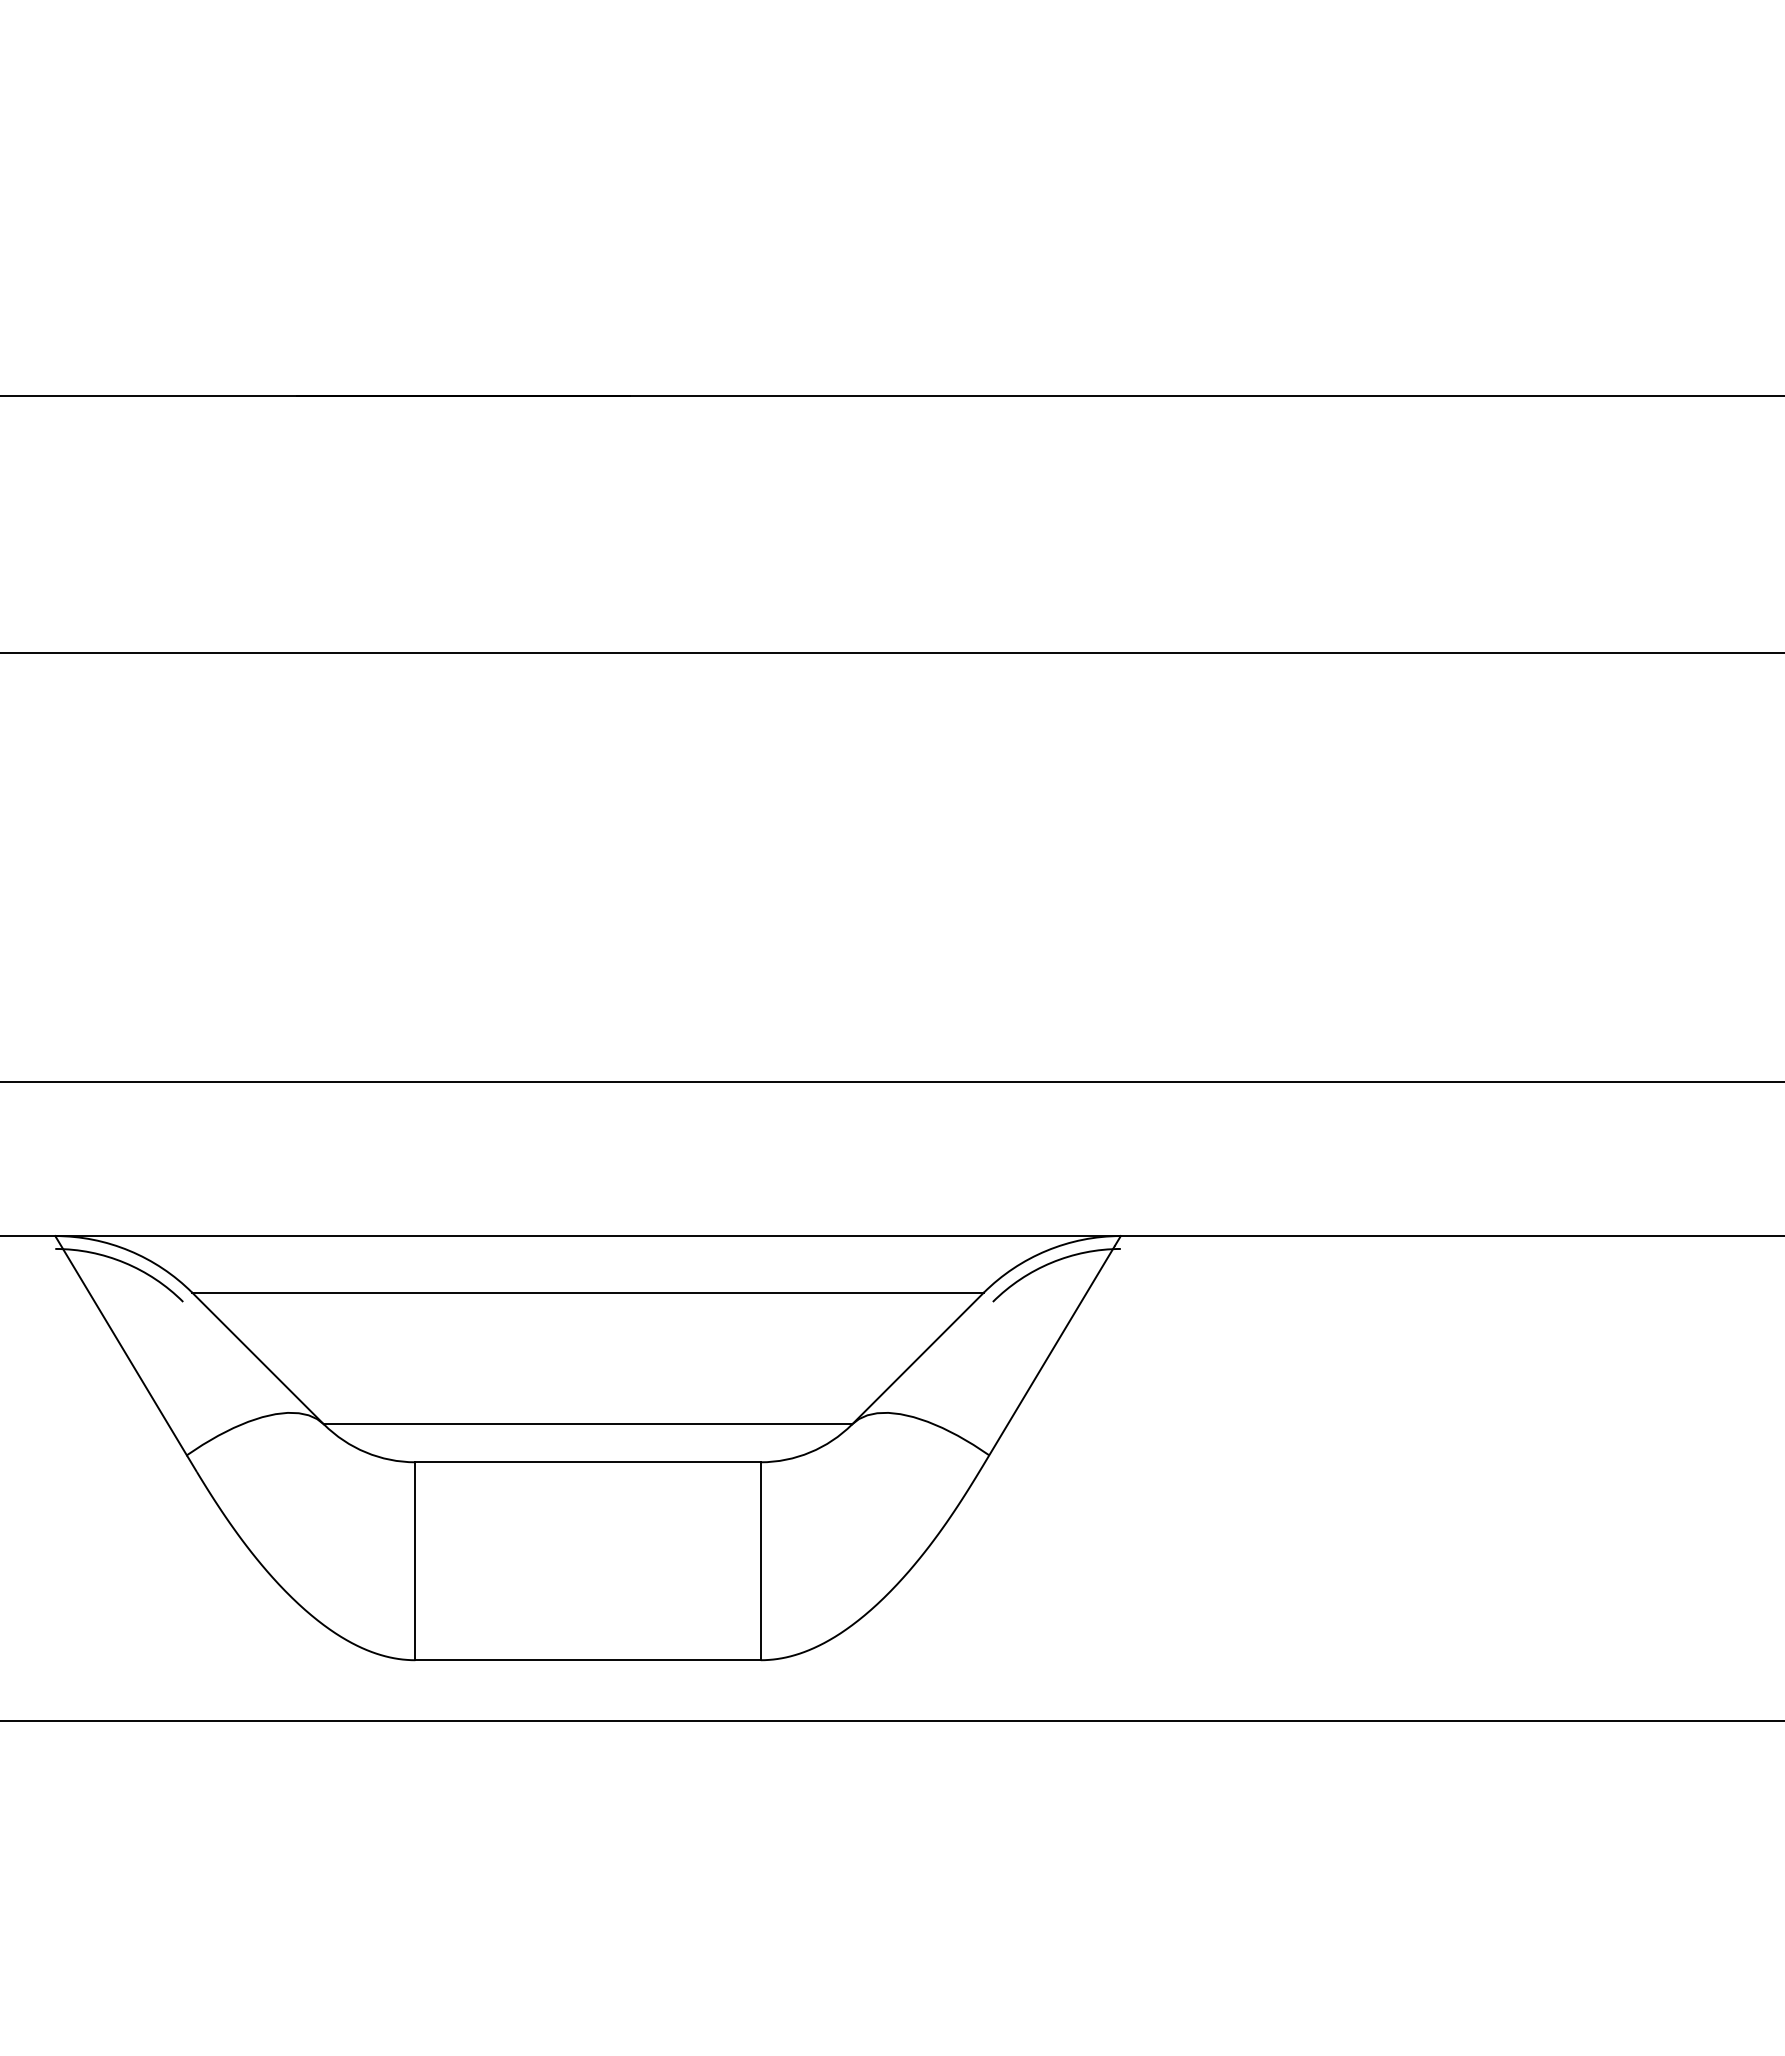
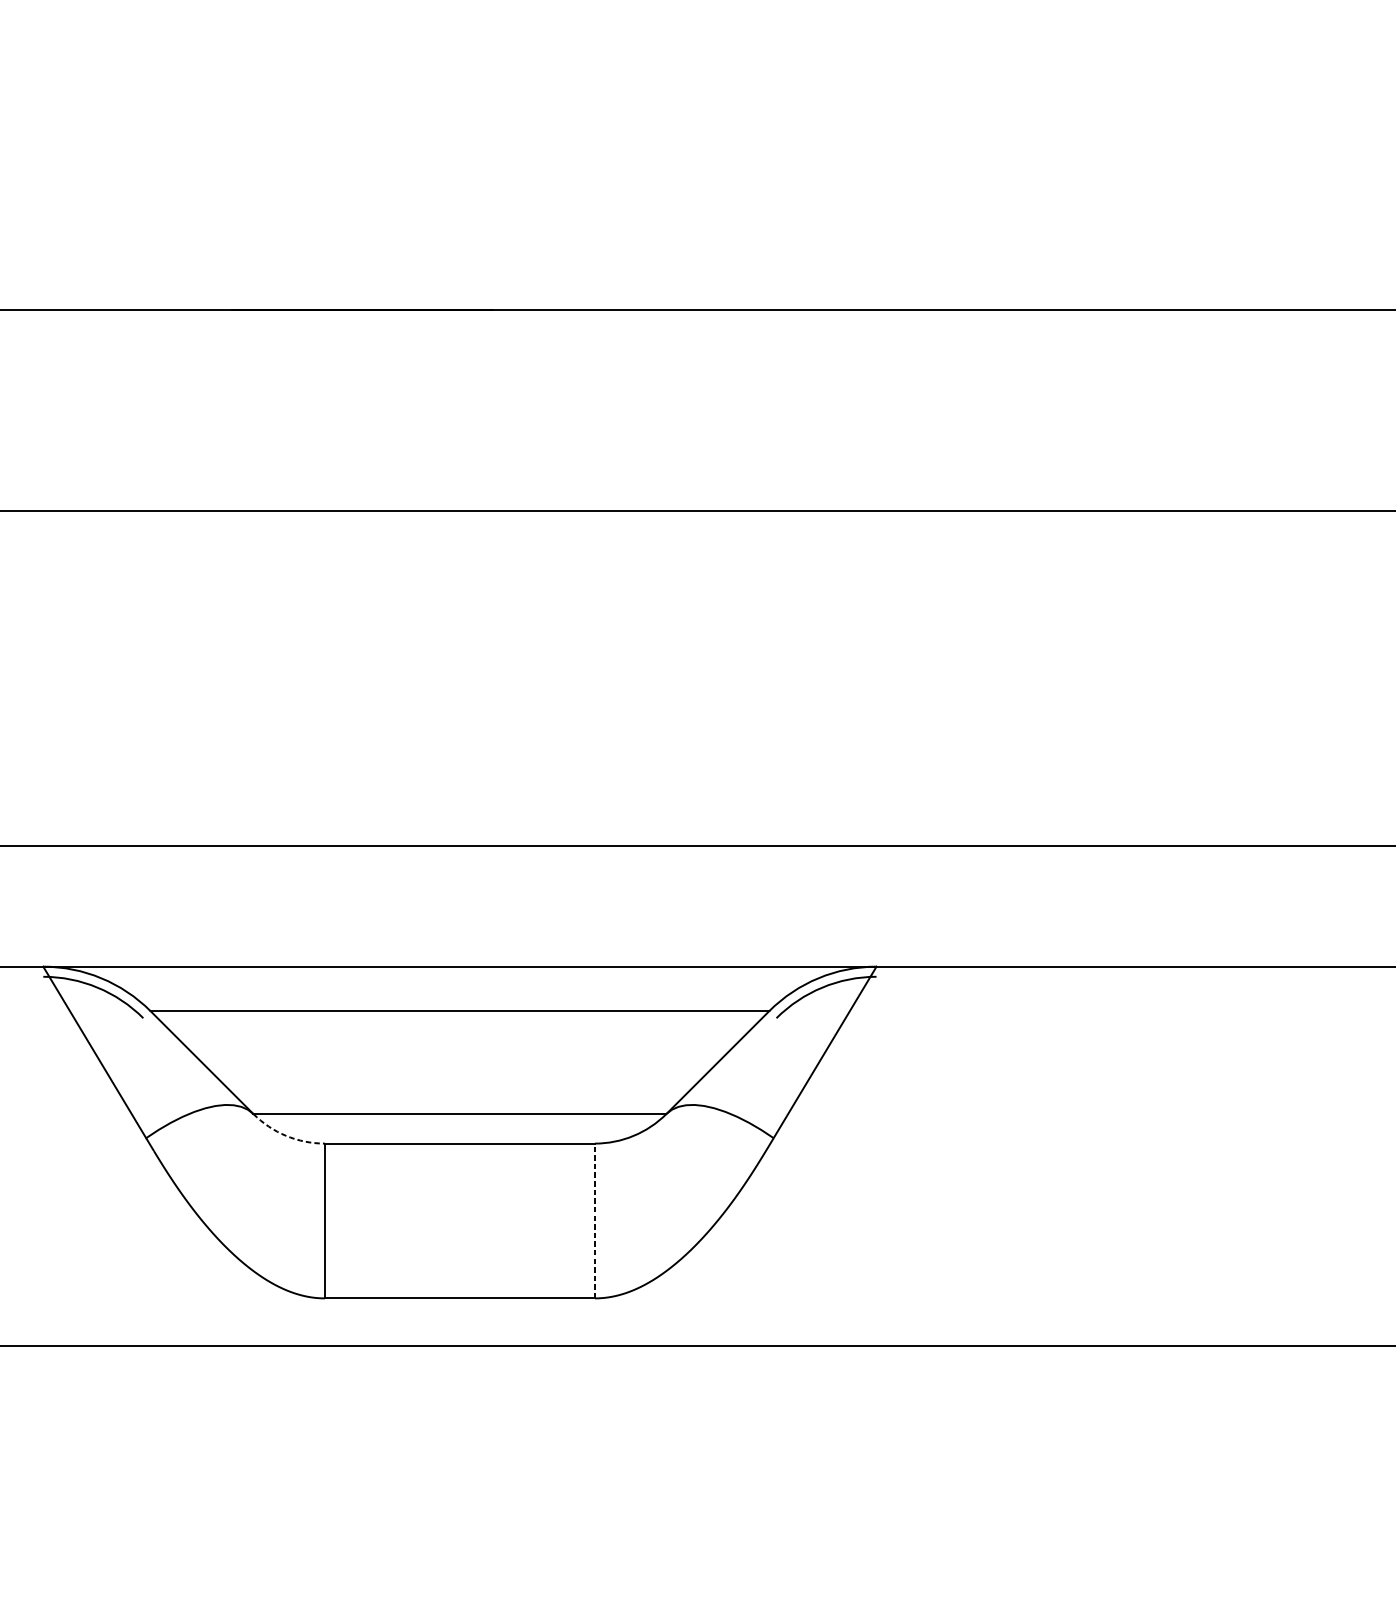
arc: (365, 1452) -> (285, 1135), solid -> dashed
line: (760, 1561) -> (594, 1221), solid -> dashed

